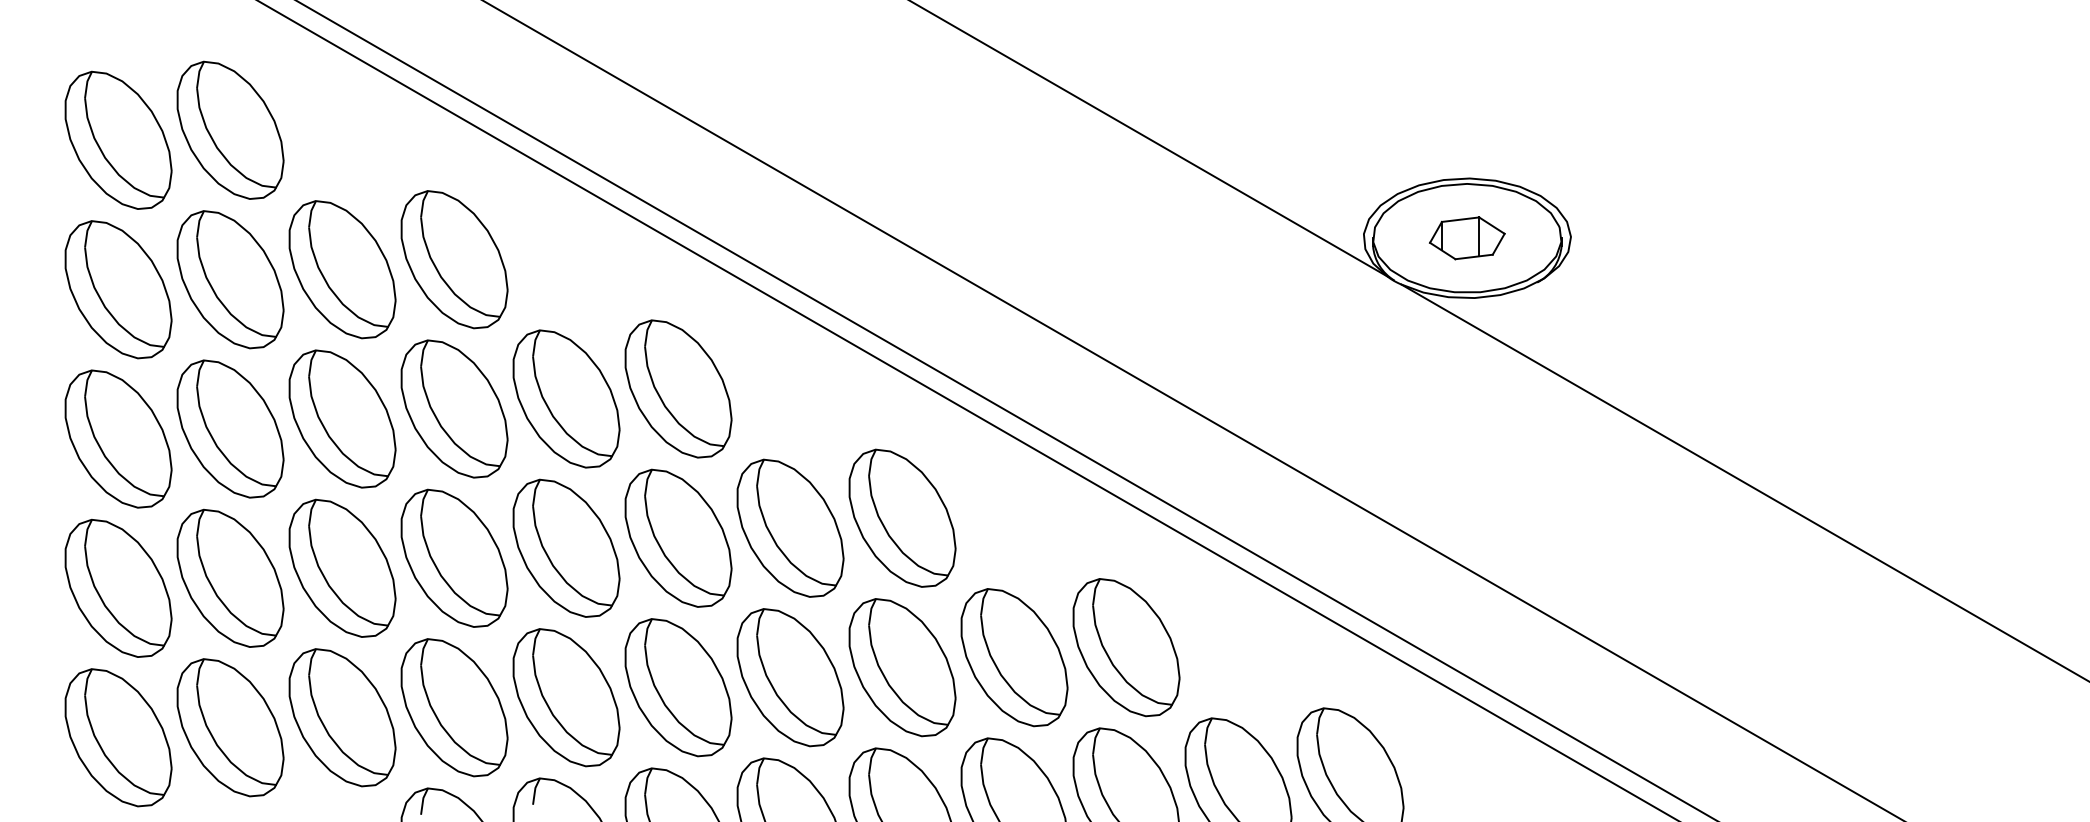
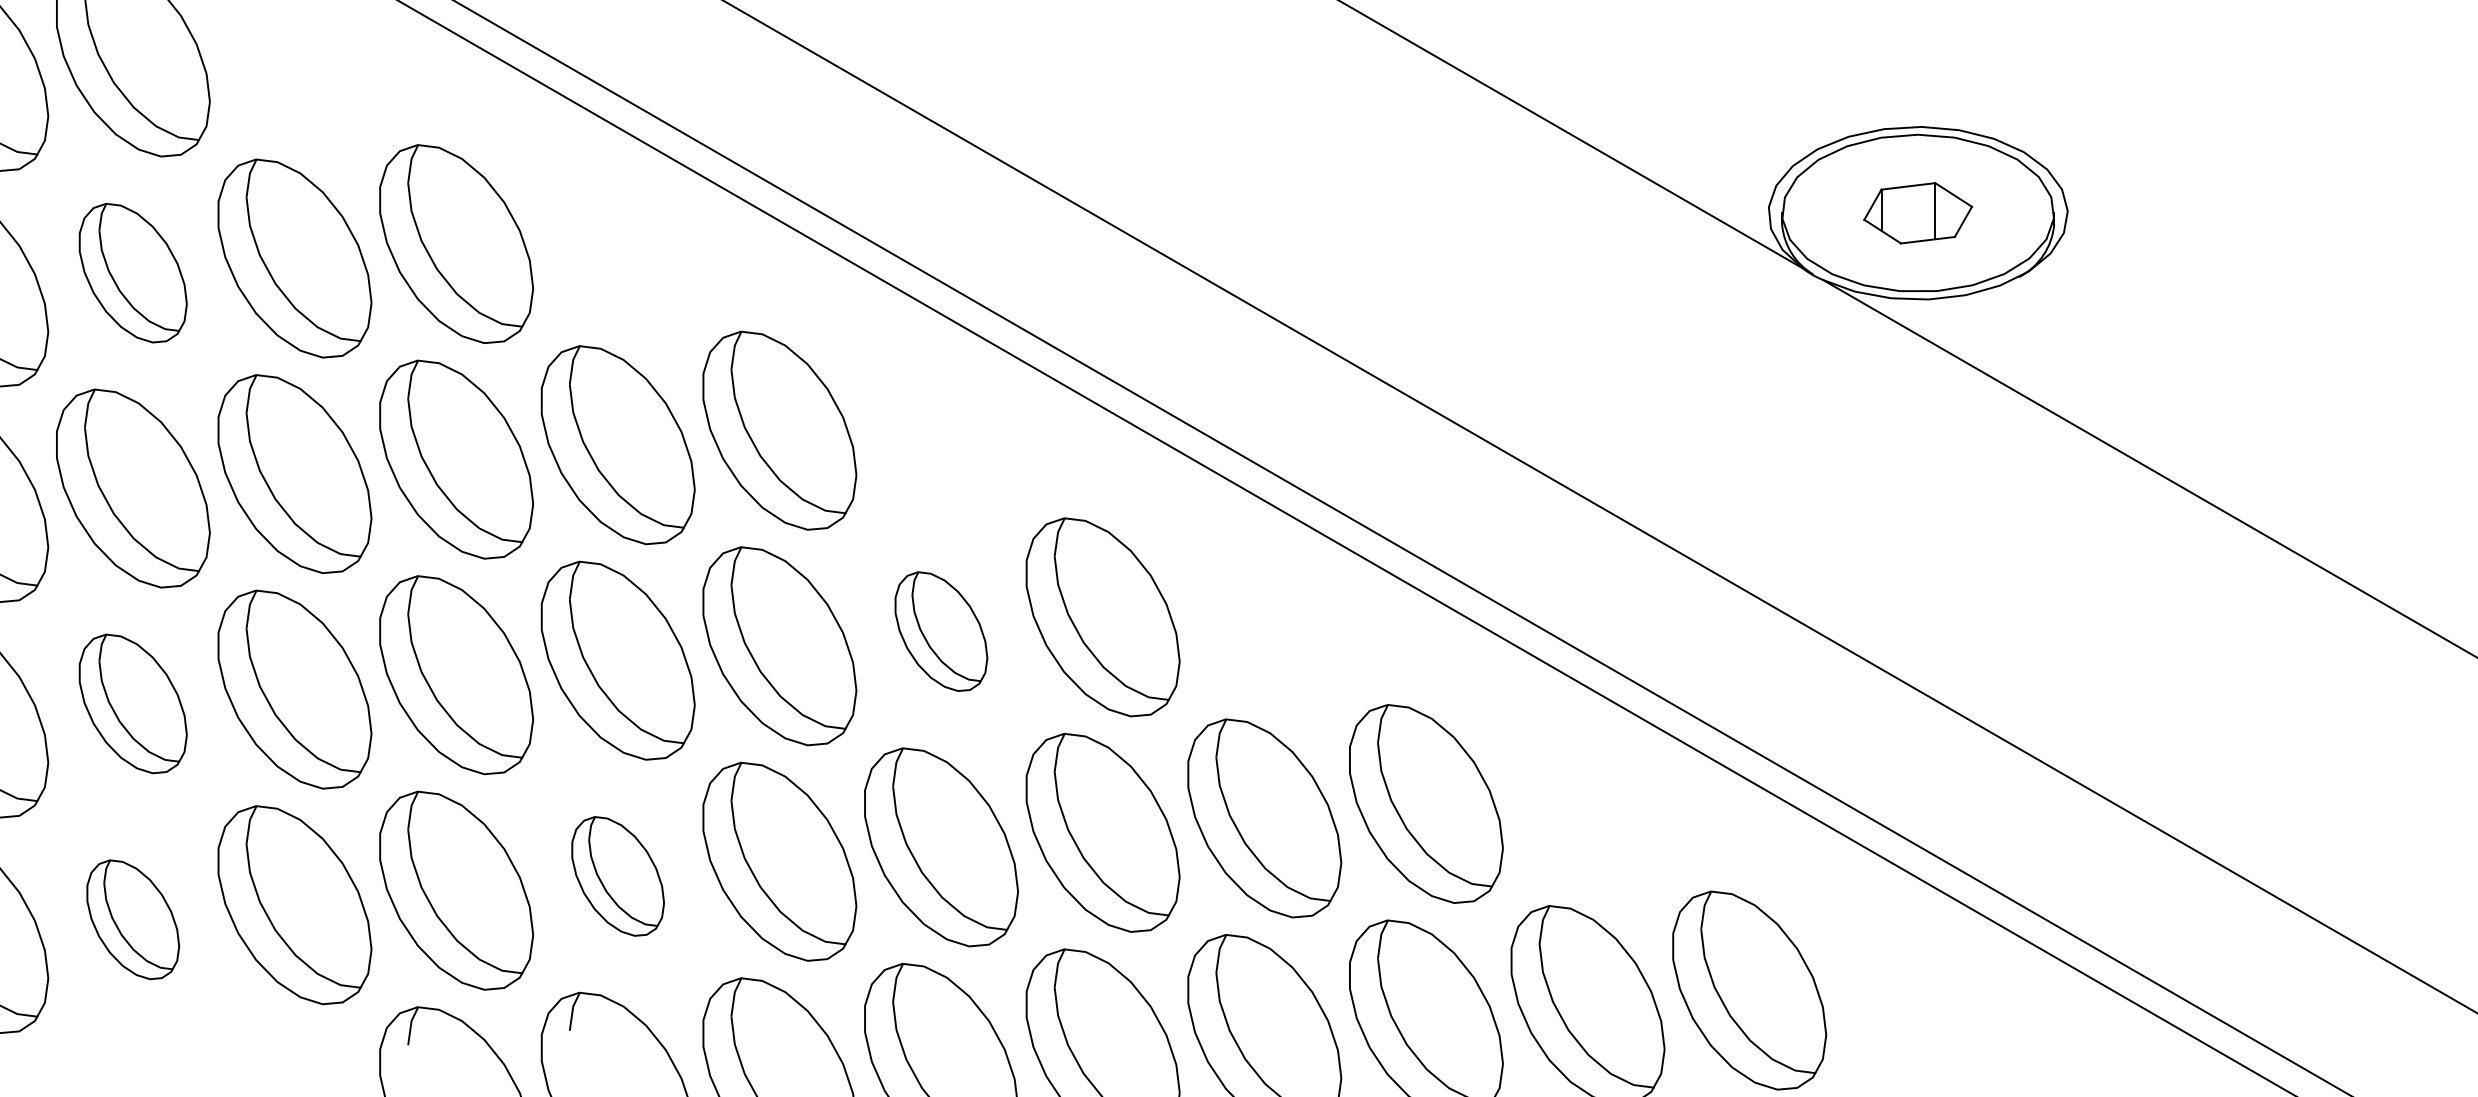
part: (230, 279) -> (133, 272), size x0.7
part: (790, 527) -> (941, 630), size x0.6
part: (230, 577) -> (133, 702), size x0.7
part: (566, 697) -> (618, 875), size x0.6
part: (230, 727) -> (133, 919), size x0.6

